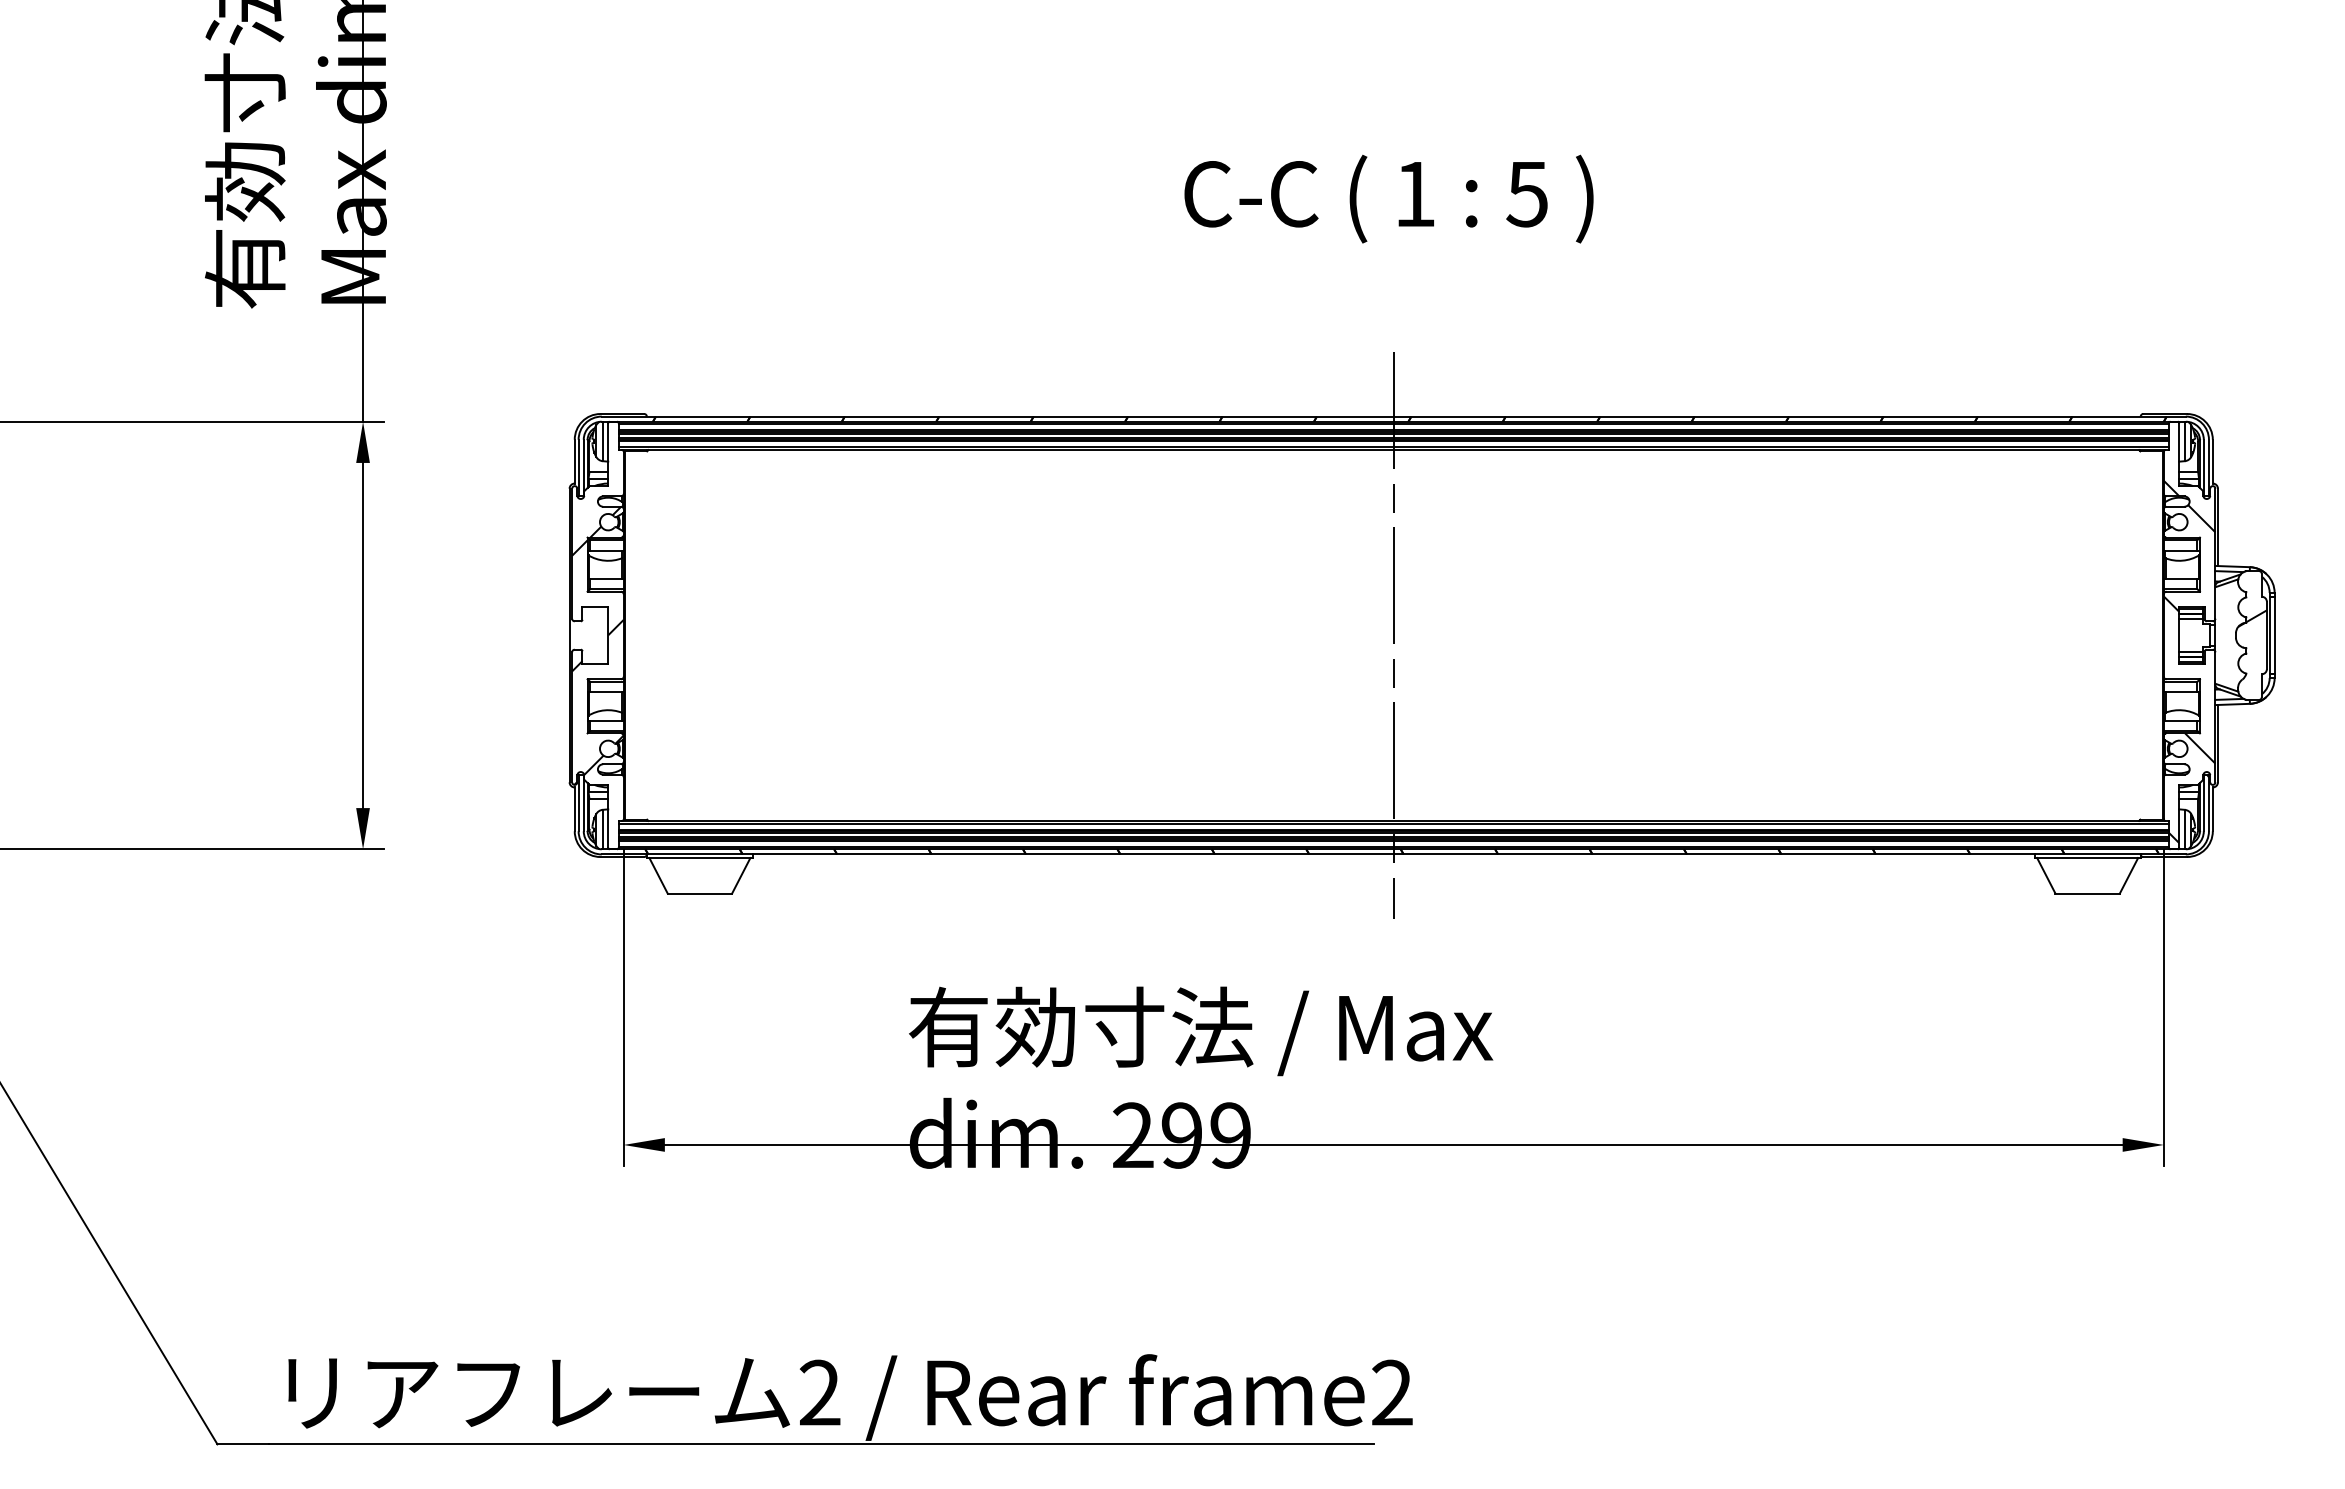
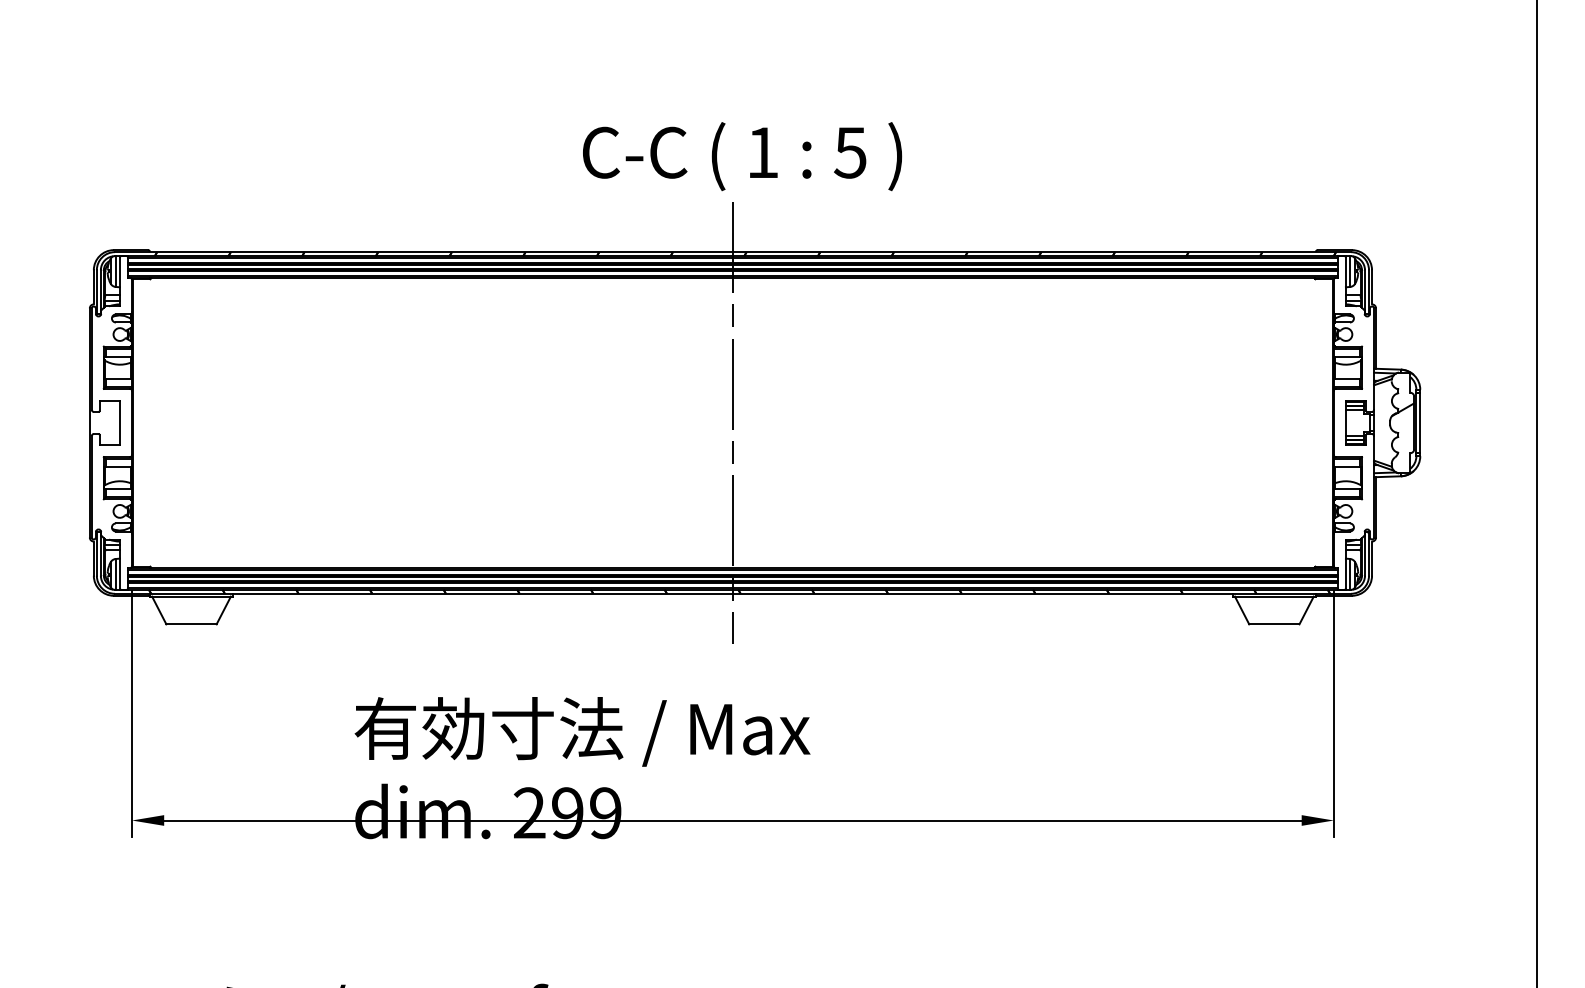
text: (1388, 198) -> (742, 156), moved
hatch: (597, 645) -> (111, 430), removed
hatch: (2189, 661) -> (1353, 443), removed

